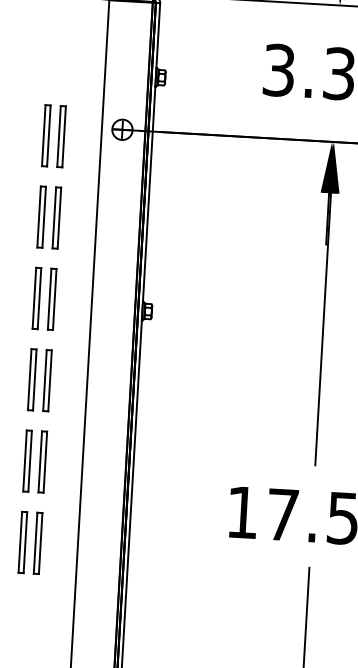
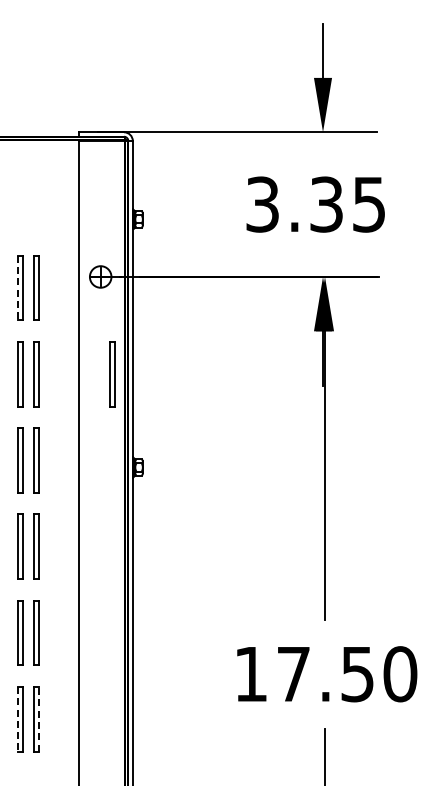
line: (43, 136) -> (17, 288), solid -> dashed
part: (128, 222) -> (112, 374), added
line: (19, 542) -> (17, 719), solid -> dashed
line: (40, 542) -> (39, 718), solid -> dashed

